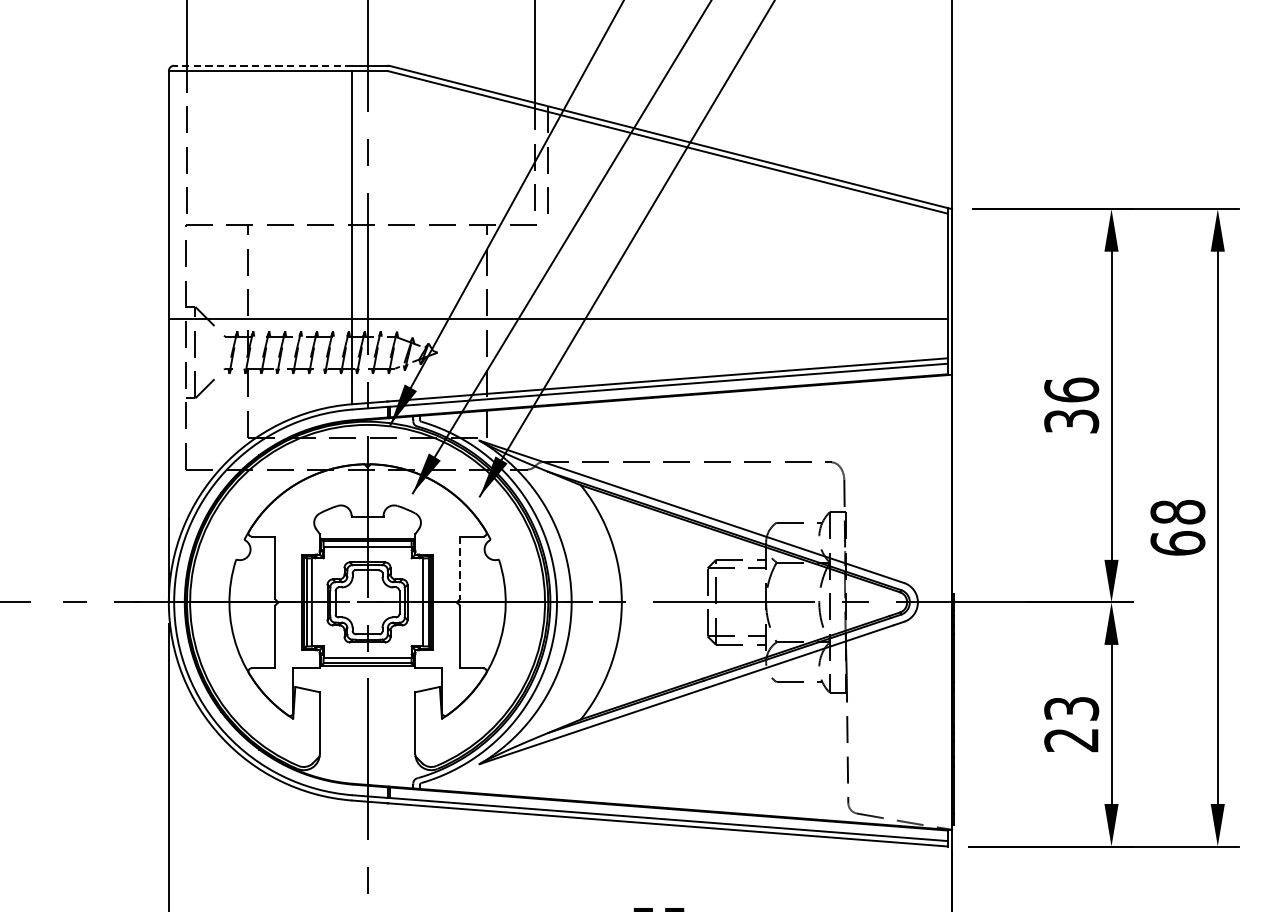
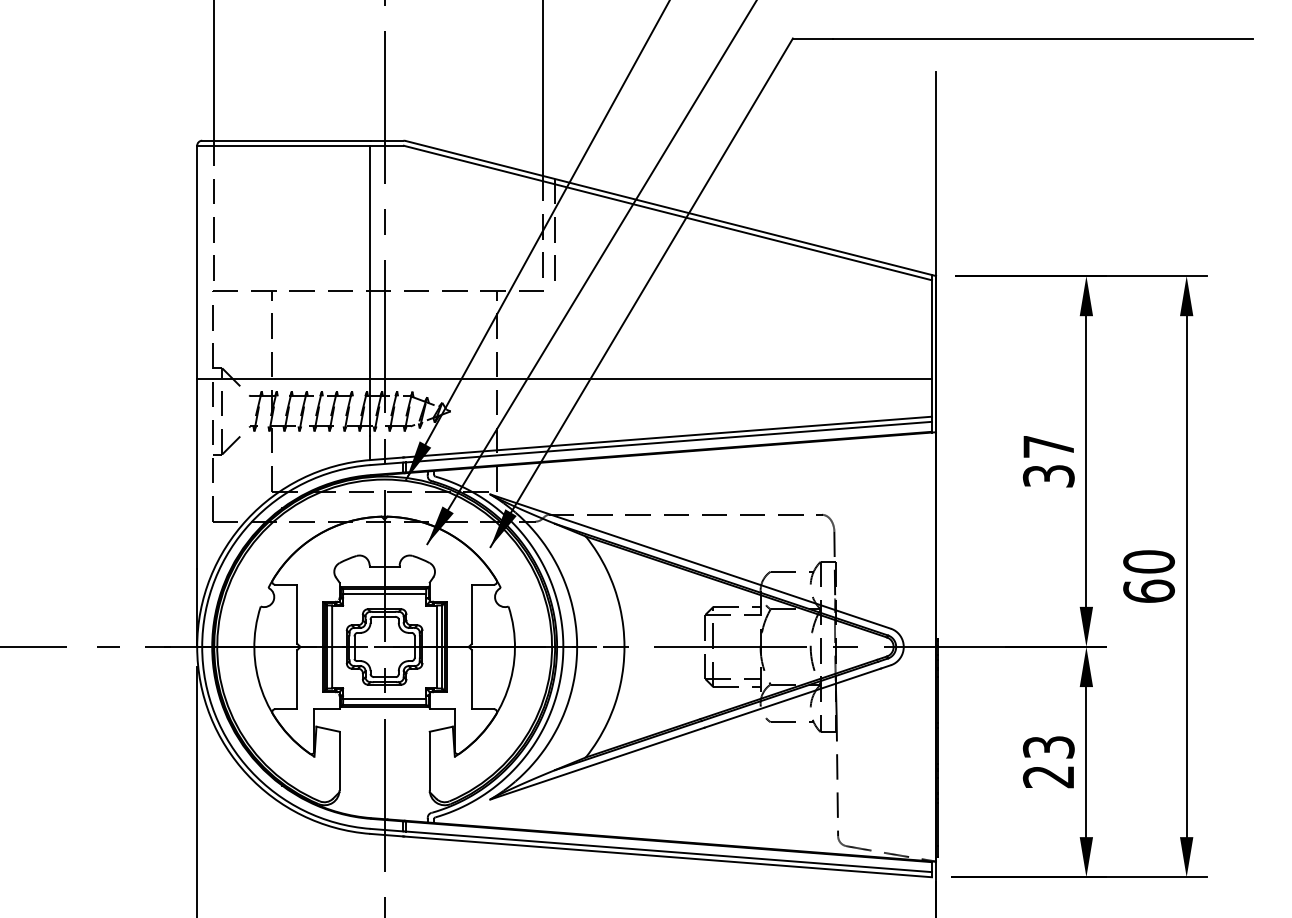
line: (262, 65) -> (285, 140), dashed -> solid
text: (1071, 389) -> (1048, 446), 36 -> 37
text: (1177, 511) -> (1148, 561), 68 -> 60
line: (459, 567) -> (471, 614), dashed -> solid

